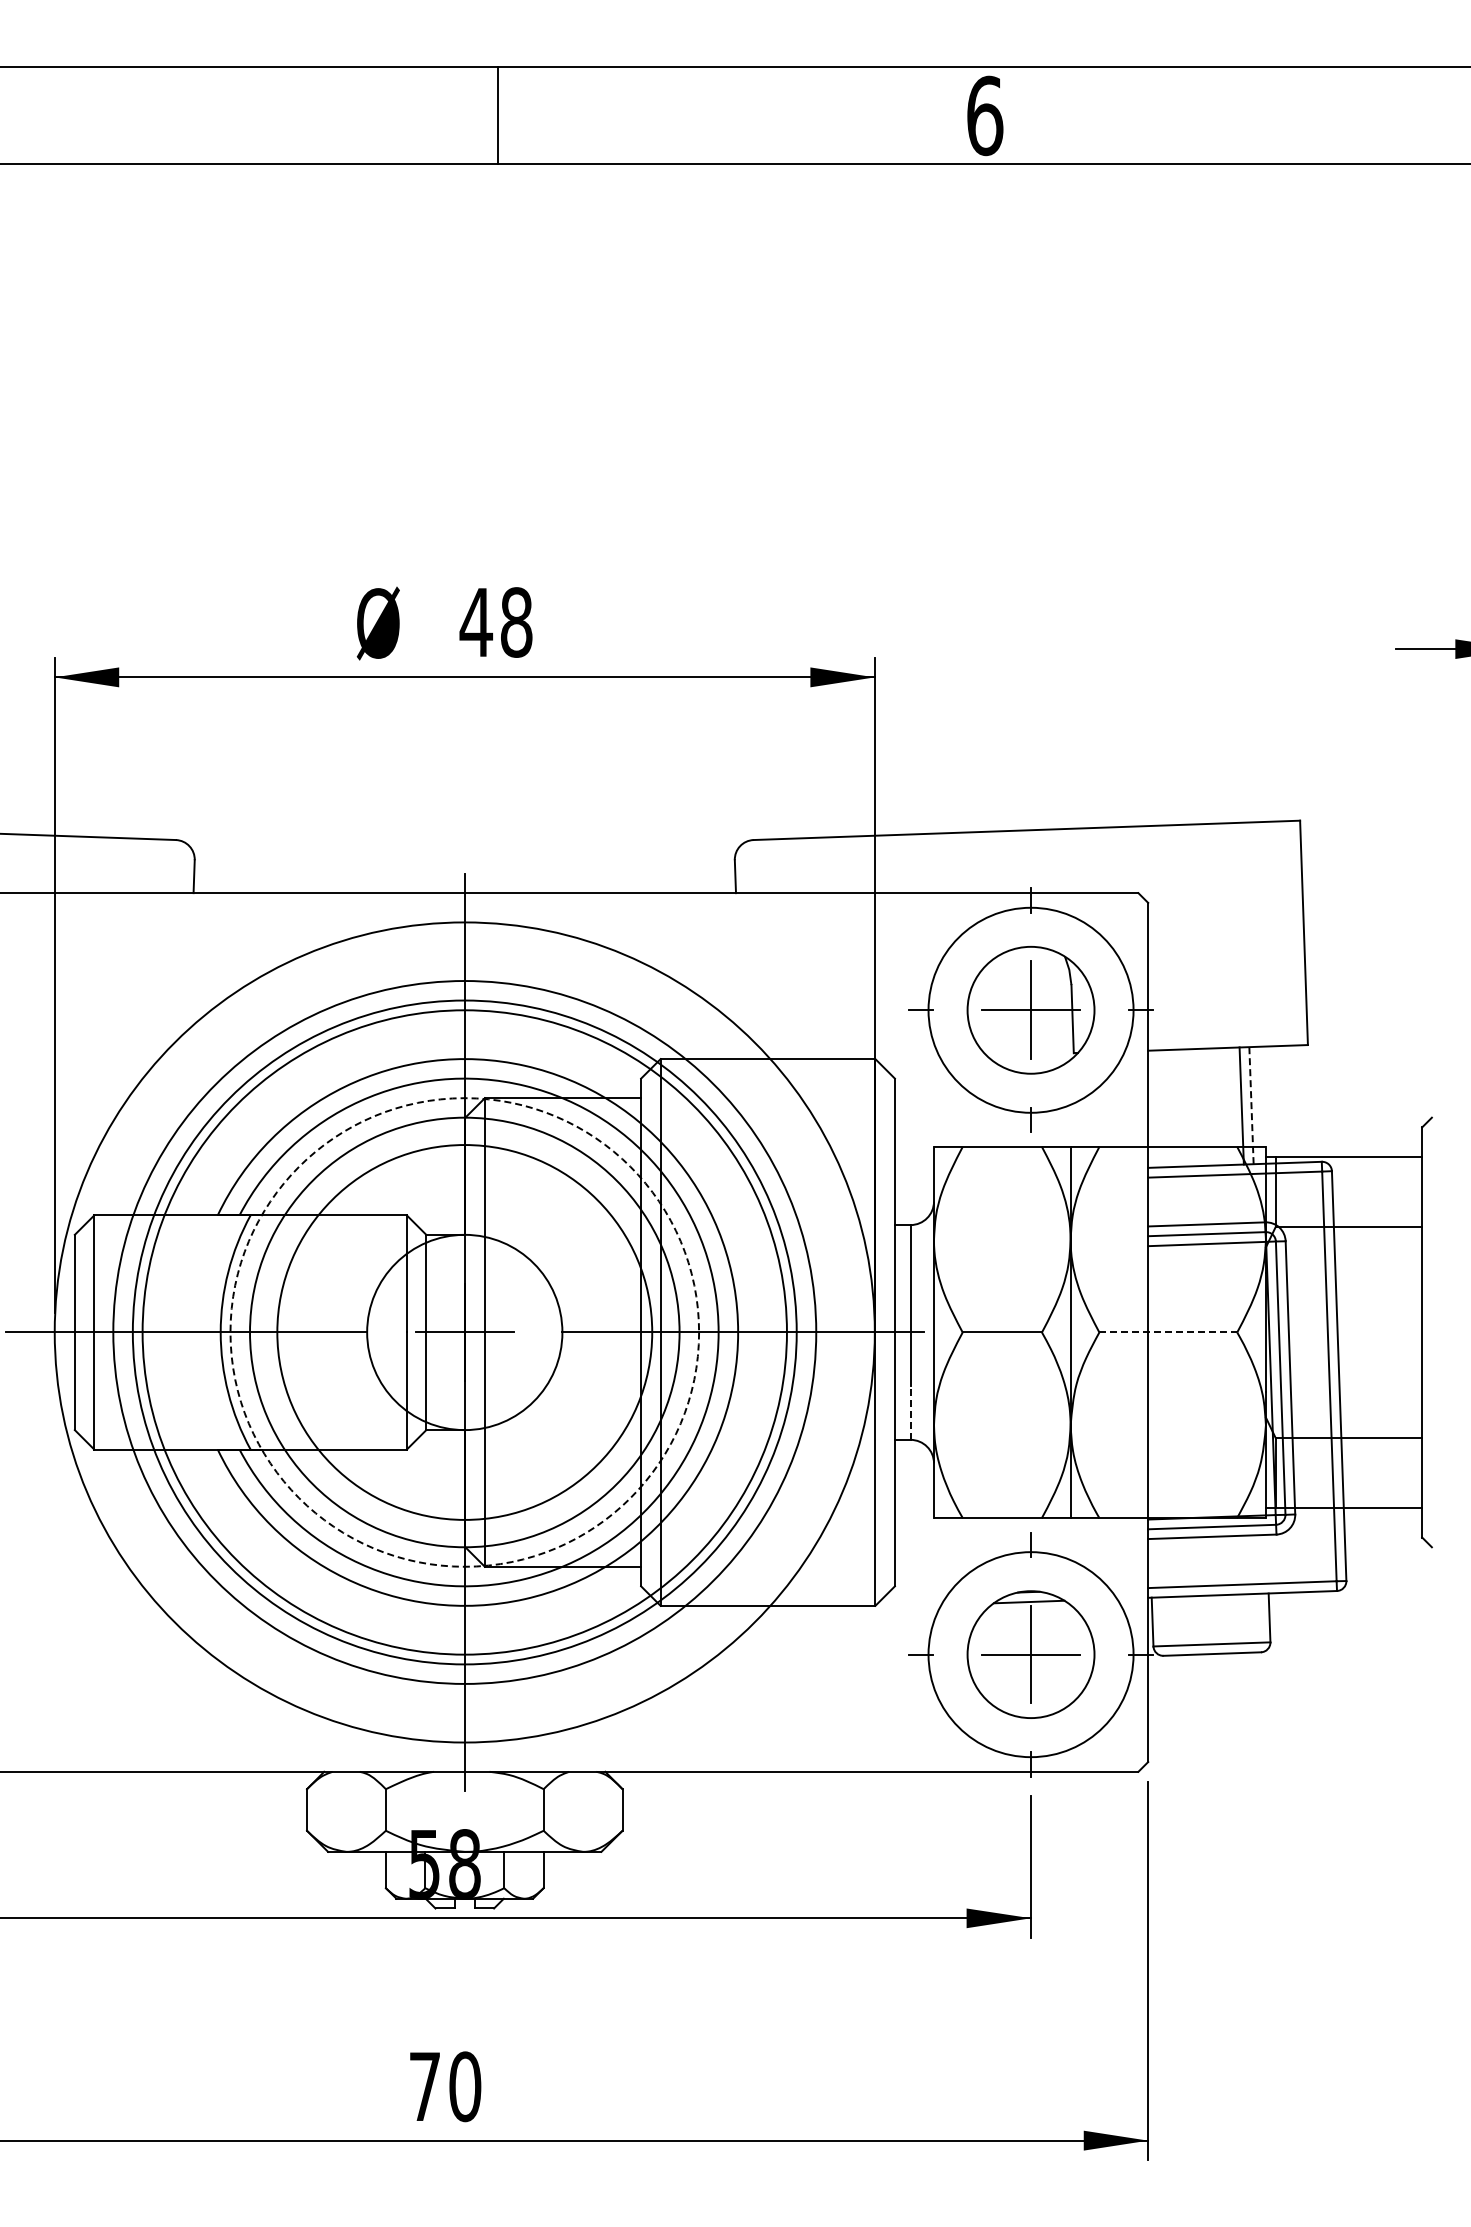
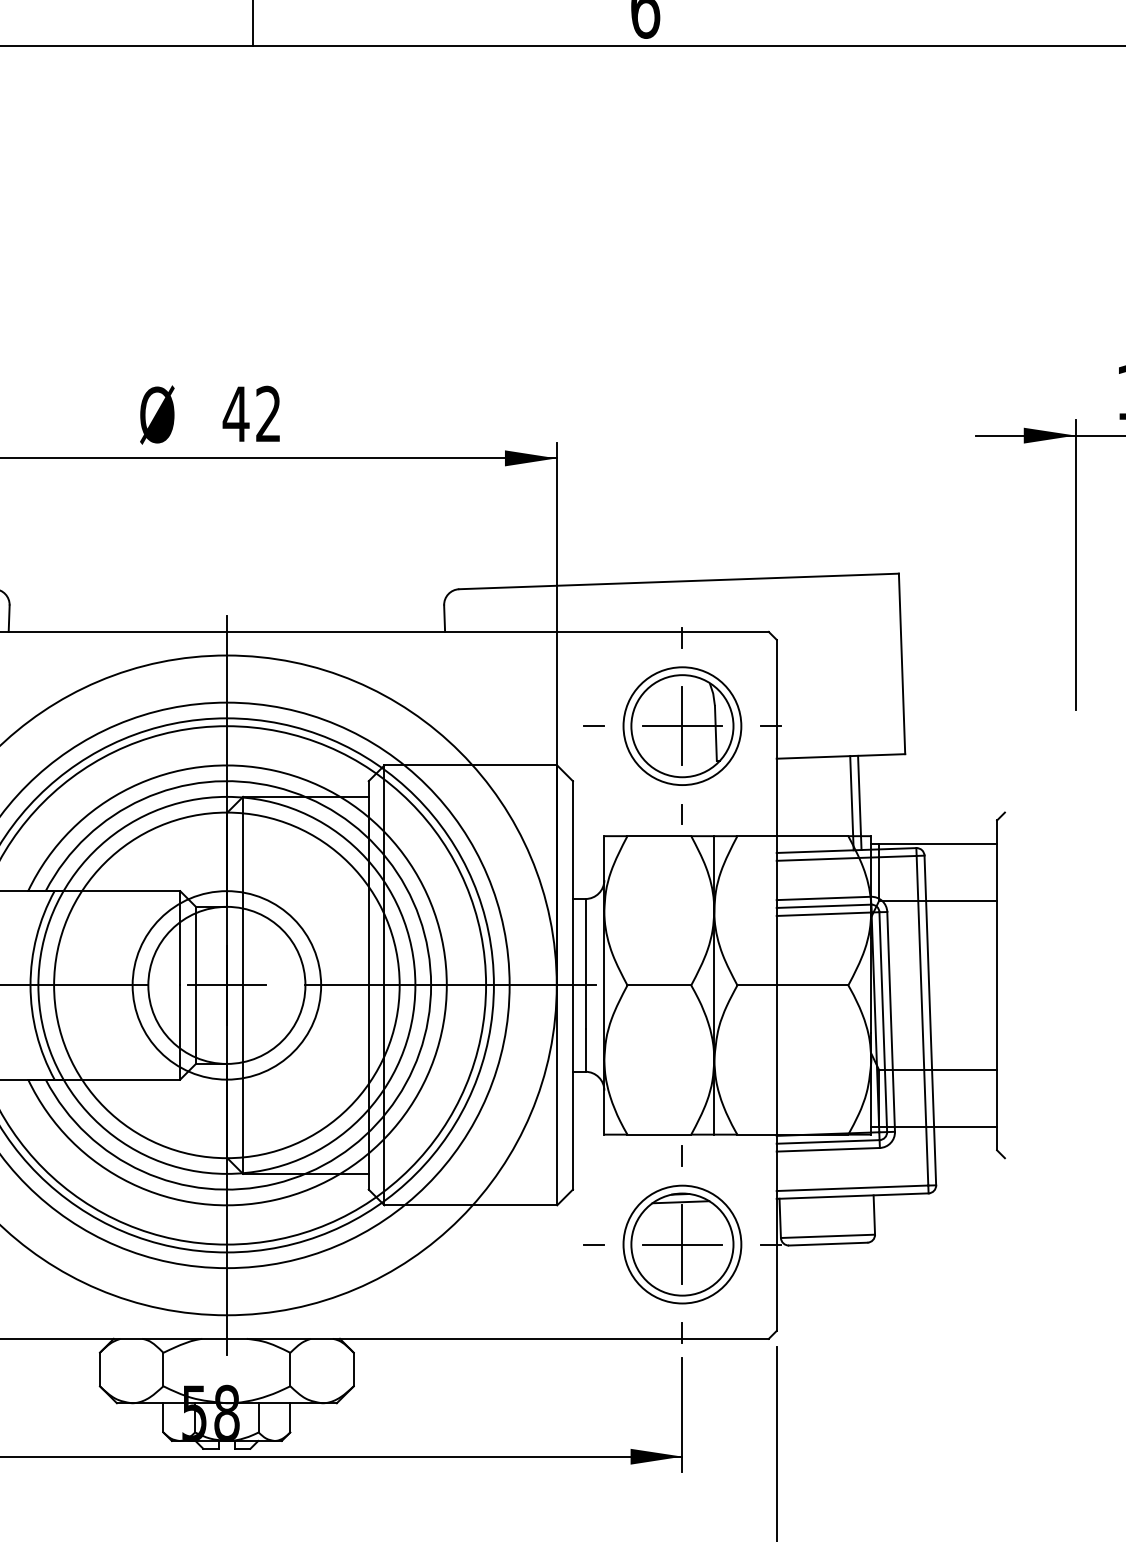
text: (516, 622) -> (268, 414), 48 -> 42
circle: (1030, 1010) -> (682, 726), size x0.71
line: (1251, 1105) -> (859, 802), dashed -> solid
circle: (464, 1332) -> (226, 985), dashed -> solid
circle: (464, 1332) -> (226, 985), size x0.62
line: (1168, 1332) -> (793, 985), dashed -> solid
line: (910, 1413) -> (585, 1050), dashed -> solid
circle: (1030, 1654) -> (682, 1244), size x0.71

